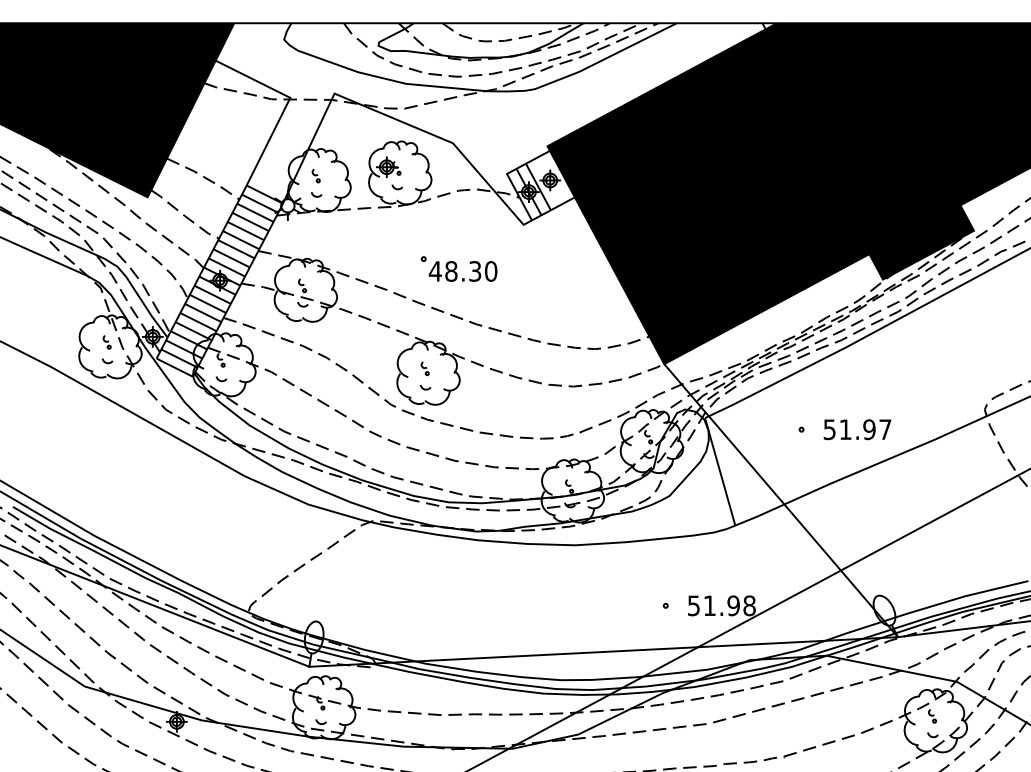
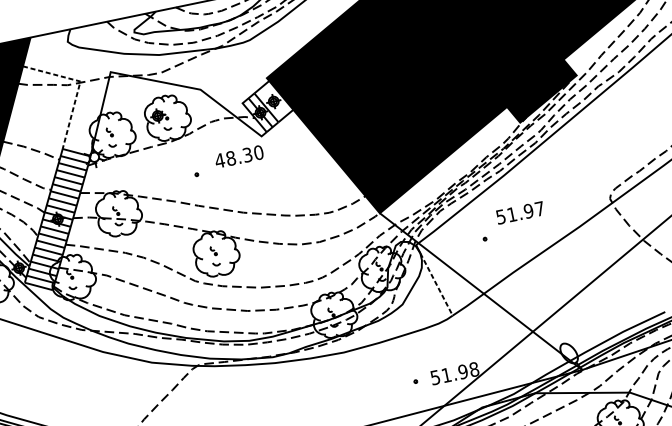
line: (287, 104) -> (79, 86), solid -> dashed
text: (462, 271) -> (238, 156), moved
text: (857, 429) -> (520, 212), moved
line: (722, 478) -> (437, 284), solid -> dashed

